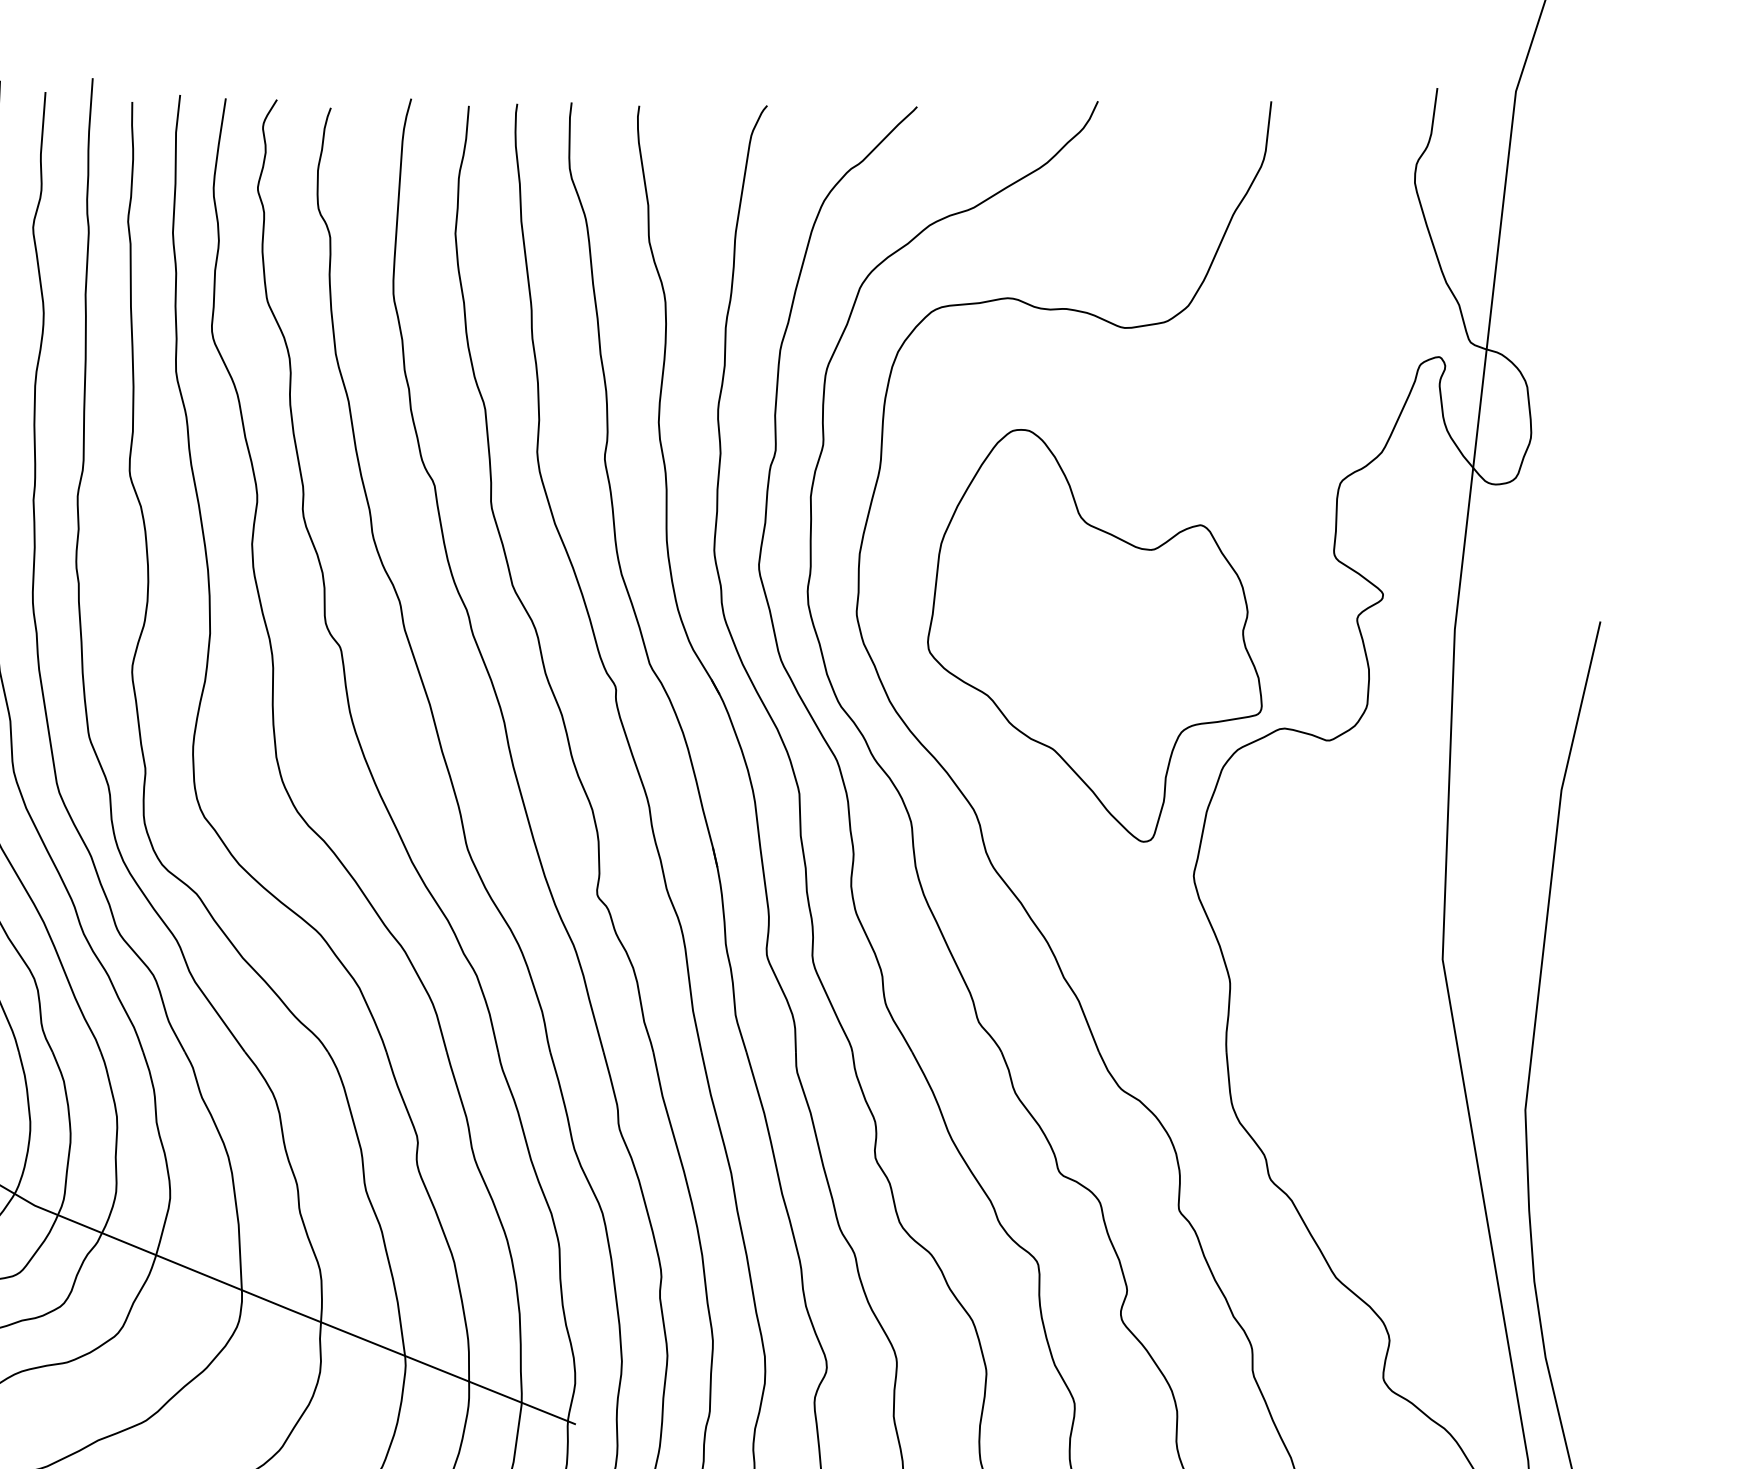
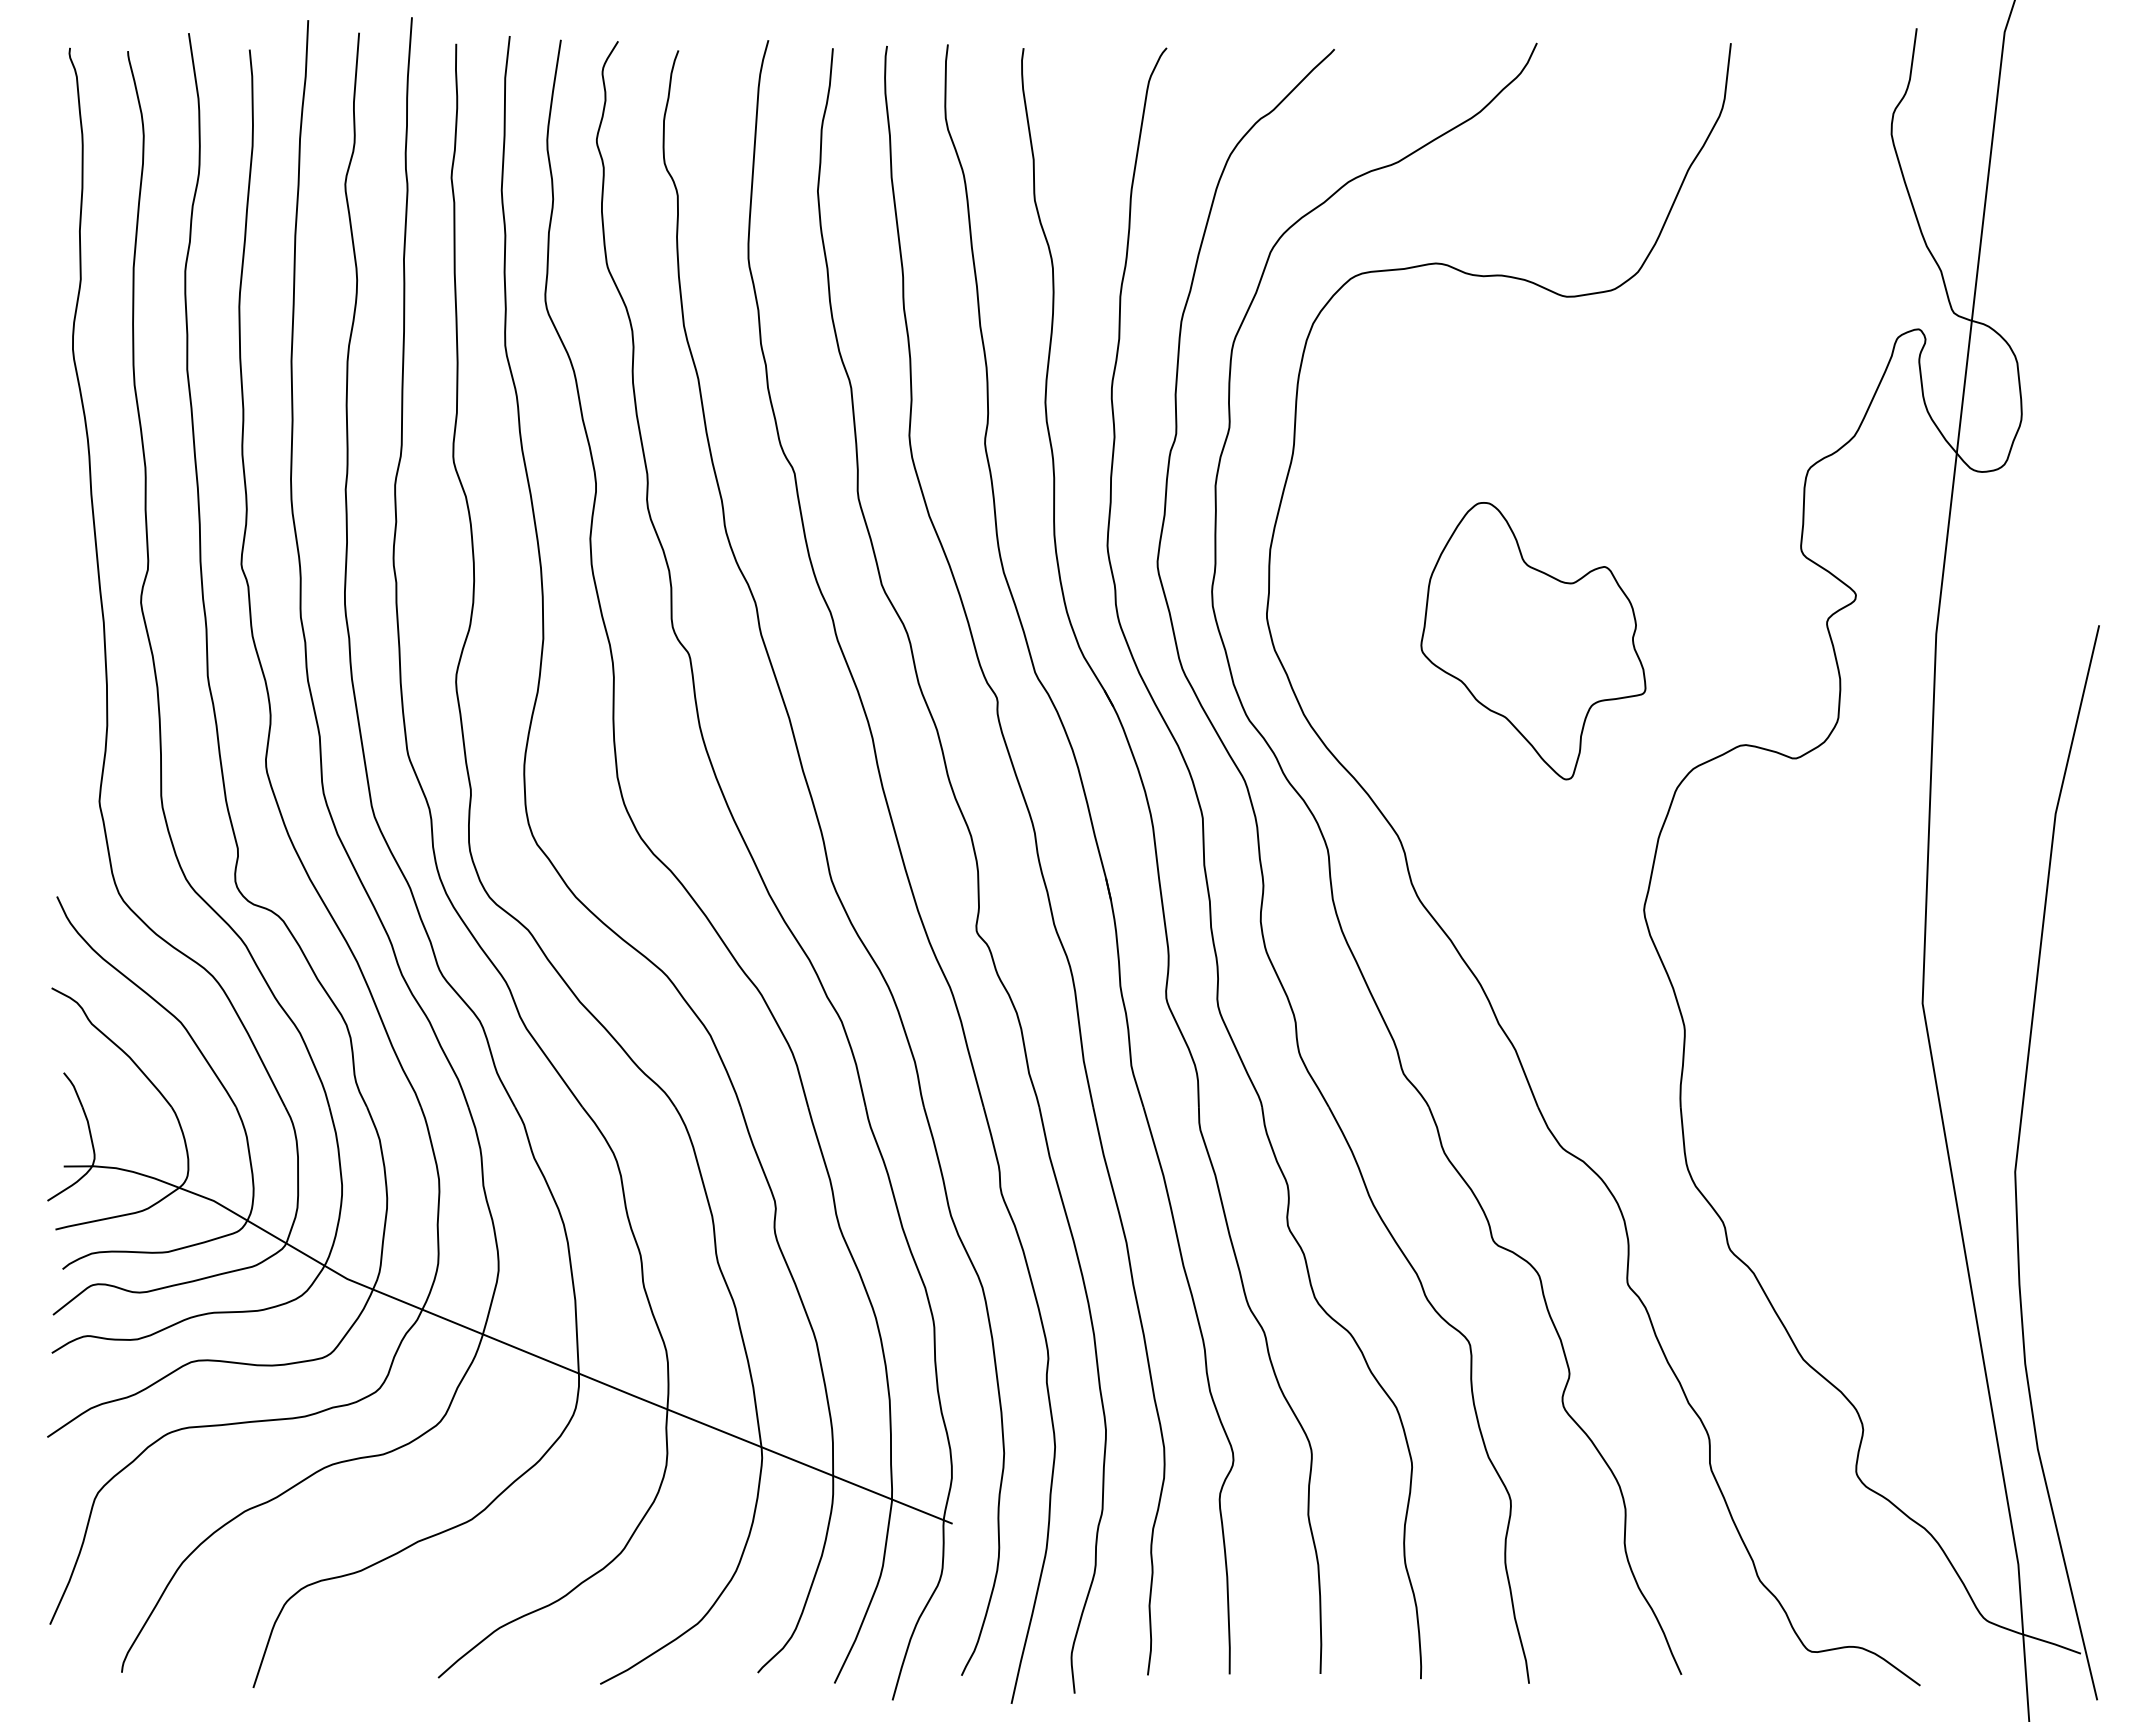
part: (1094, 635) -> (1533, 640), size x0.6

